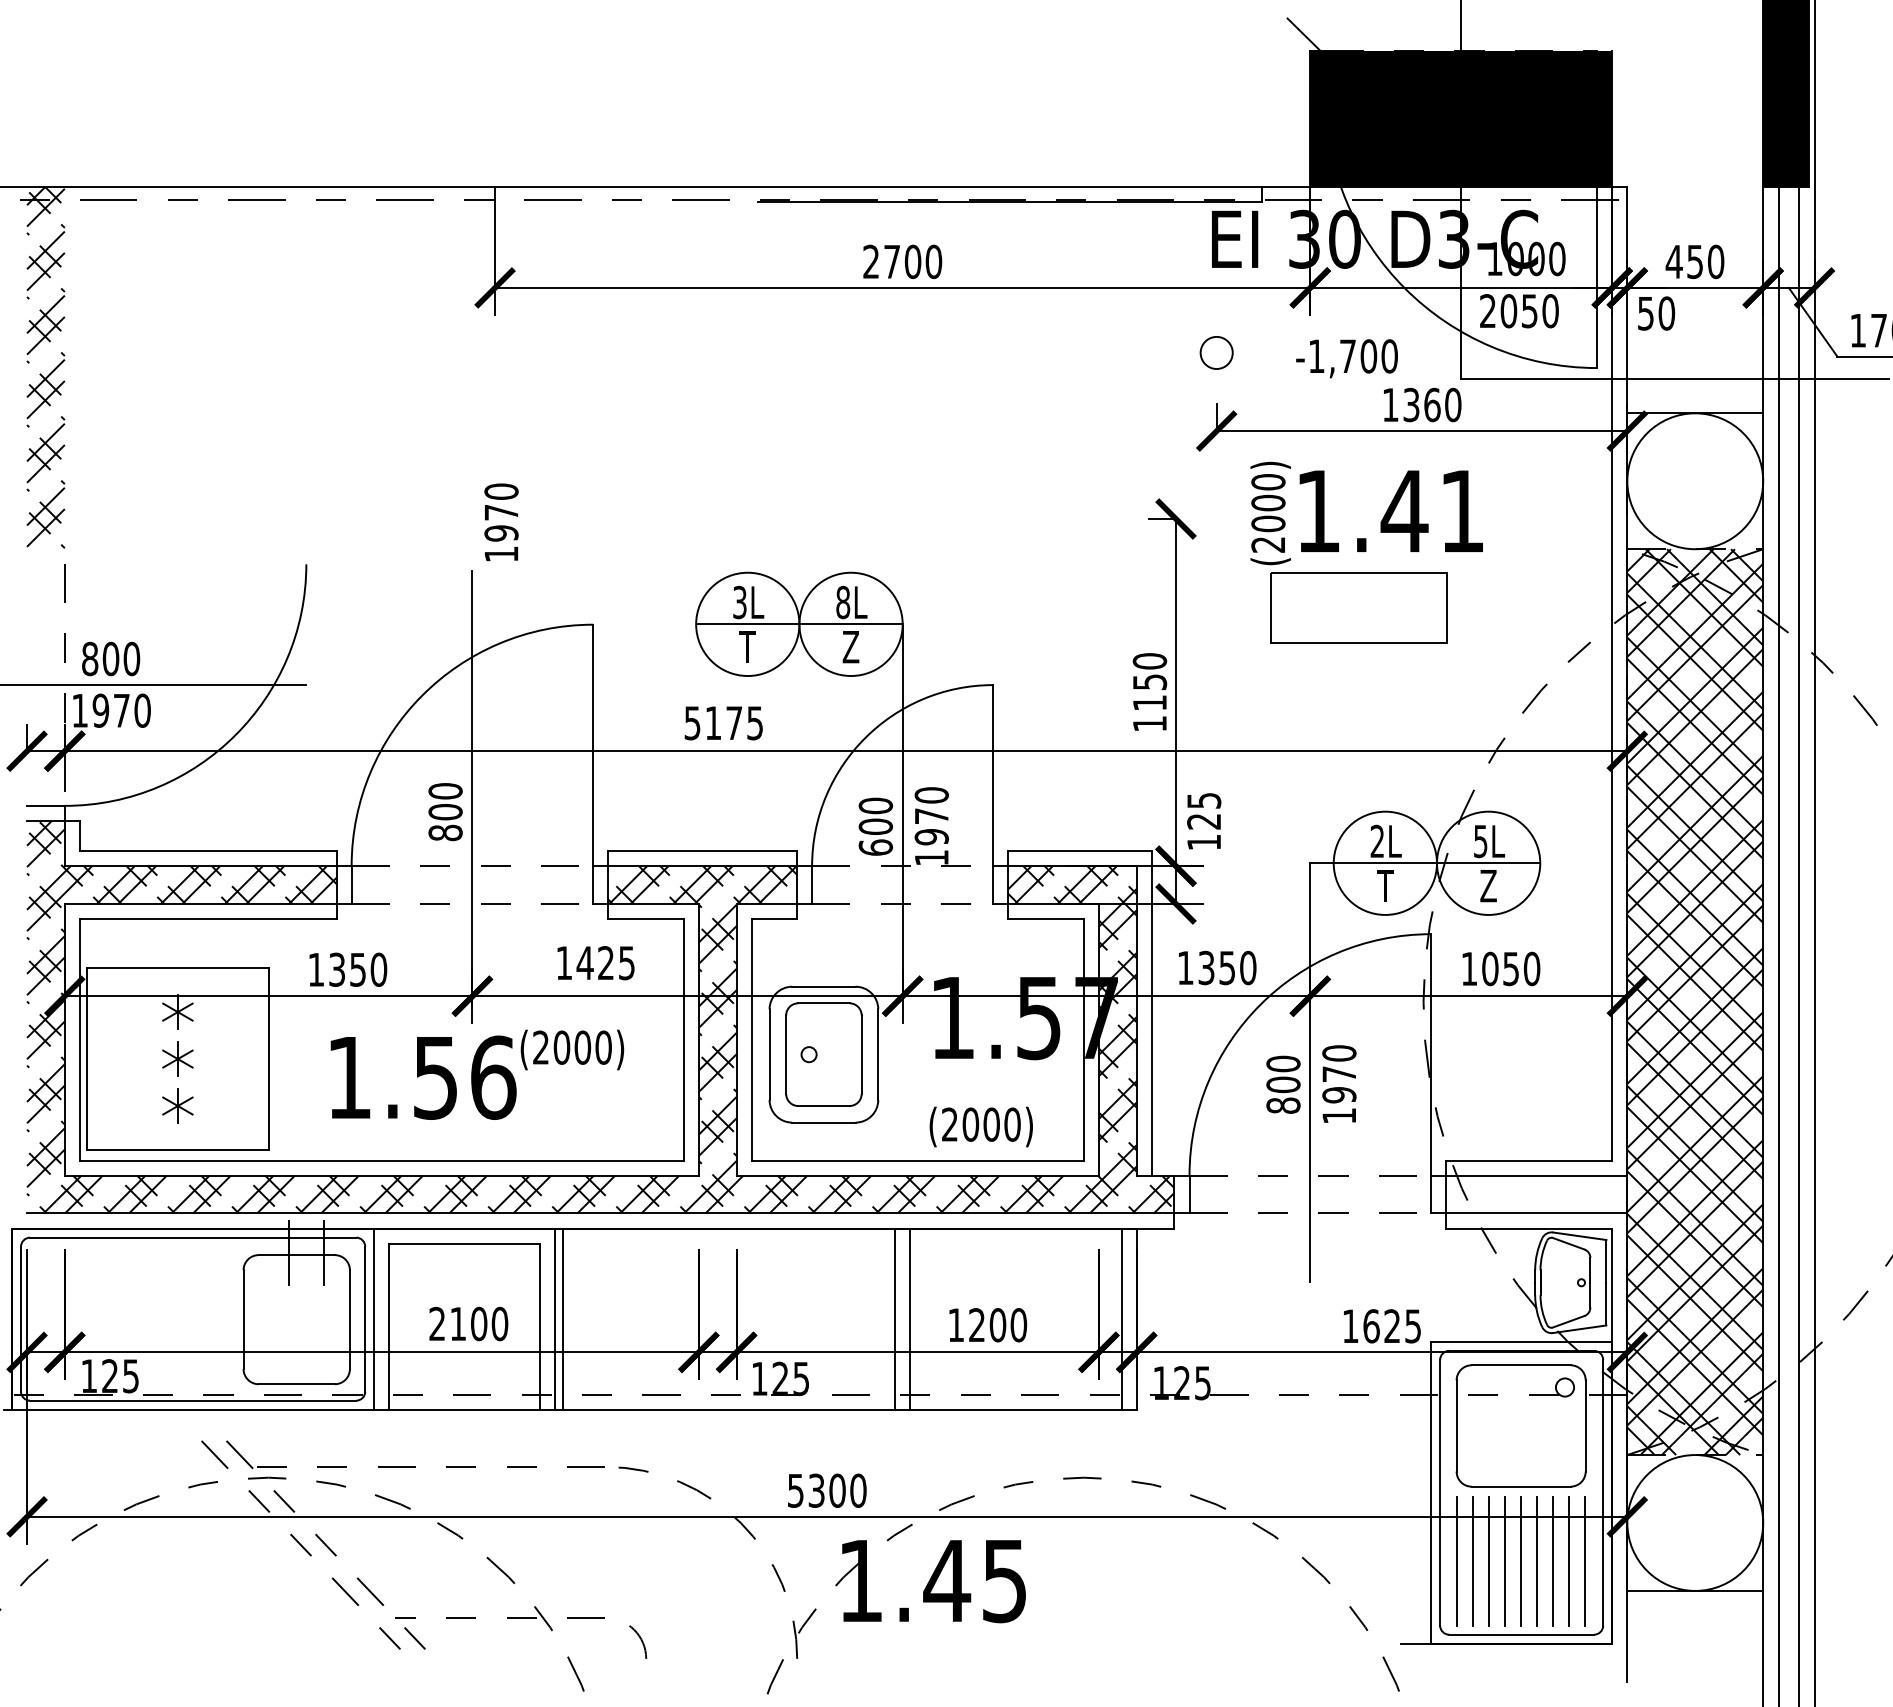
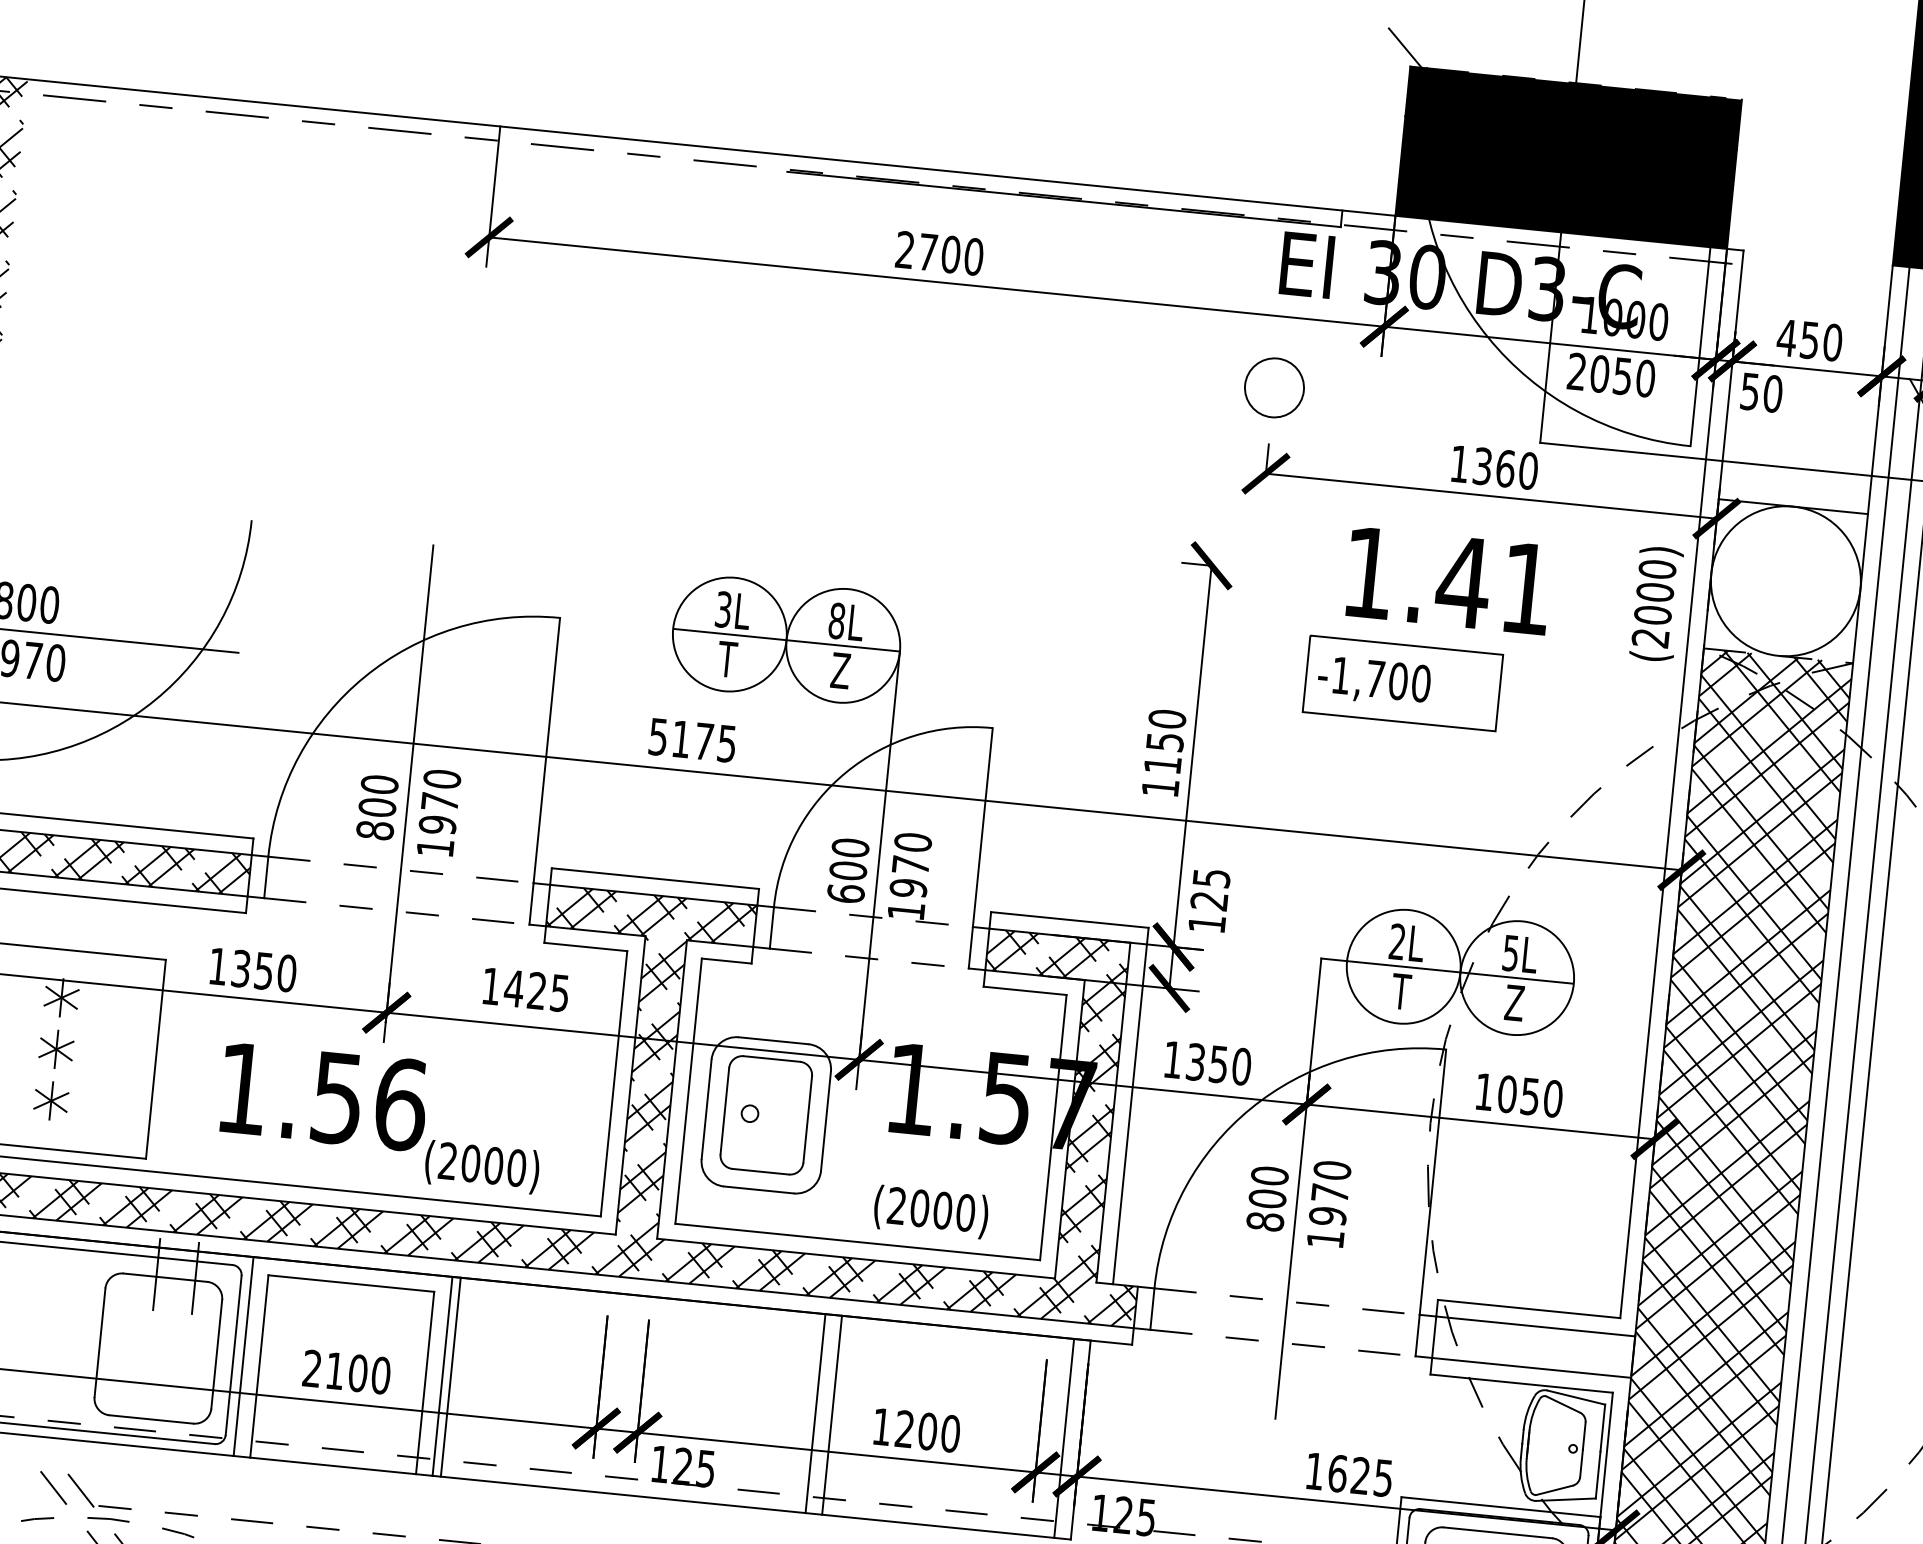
circle: (1216, 352) -> (1274, 387), size x1.67
text: (1346, 358) -> (1373, 681), moved
text: (1270, 513) -> (1656, 604), moved
text: (501, 522) -> (438, 813), moved
text: (572, 1049) -> (482, 1166), moved

